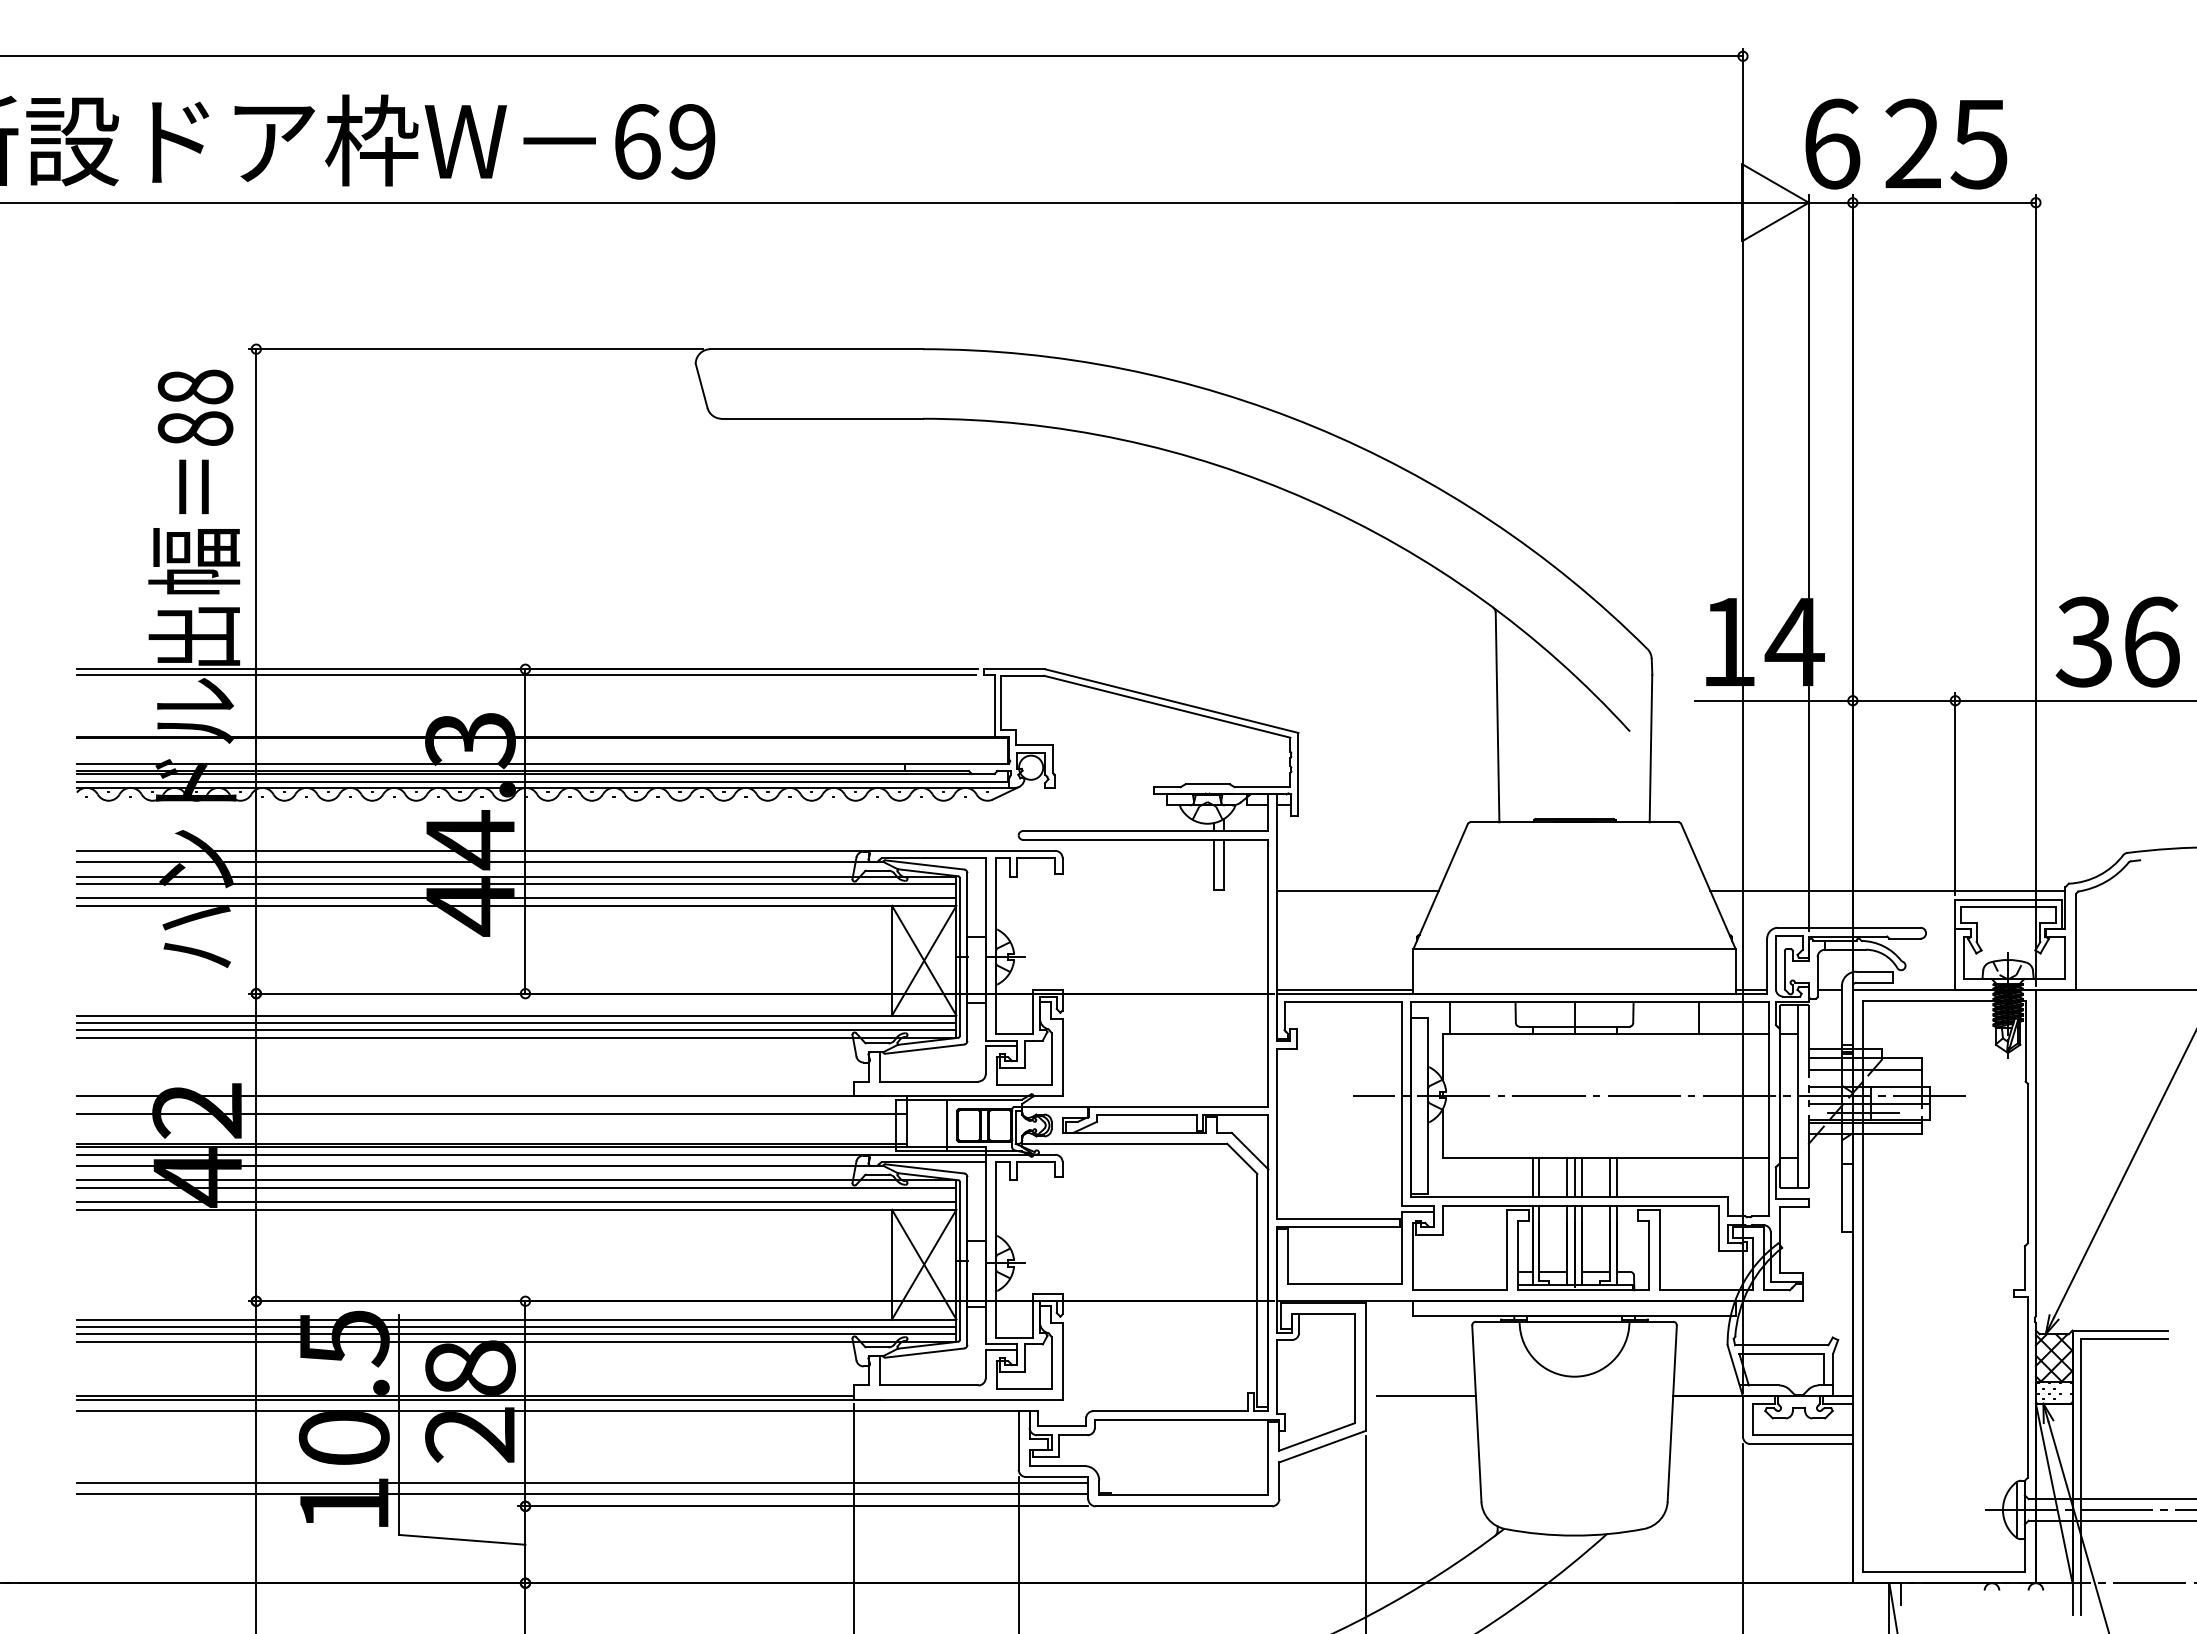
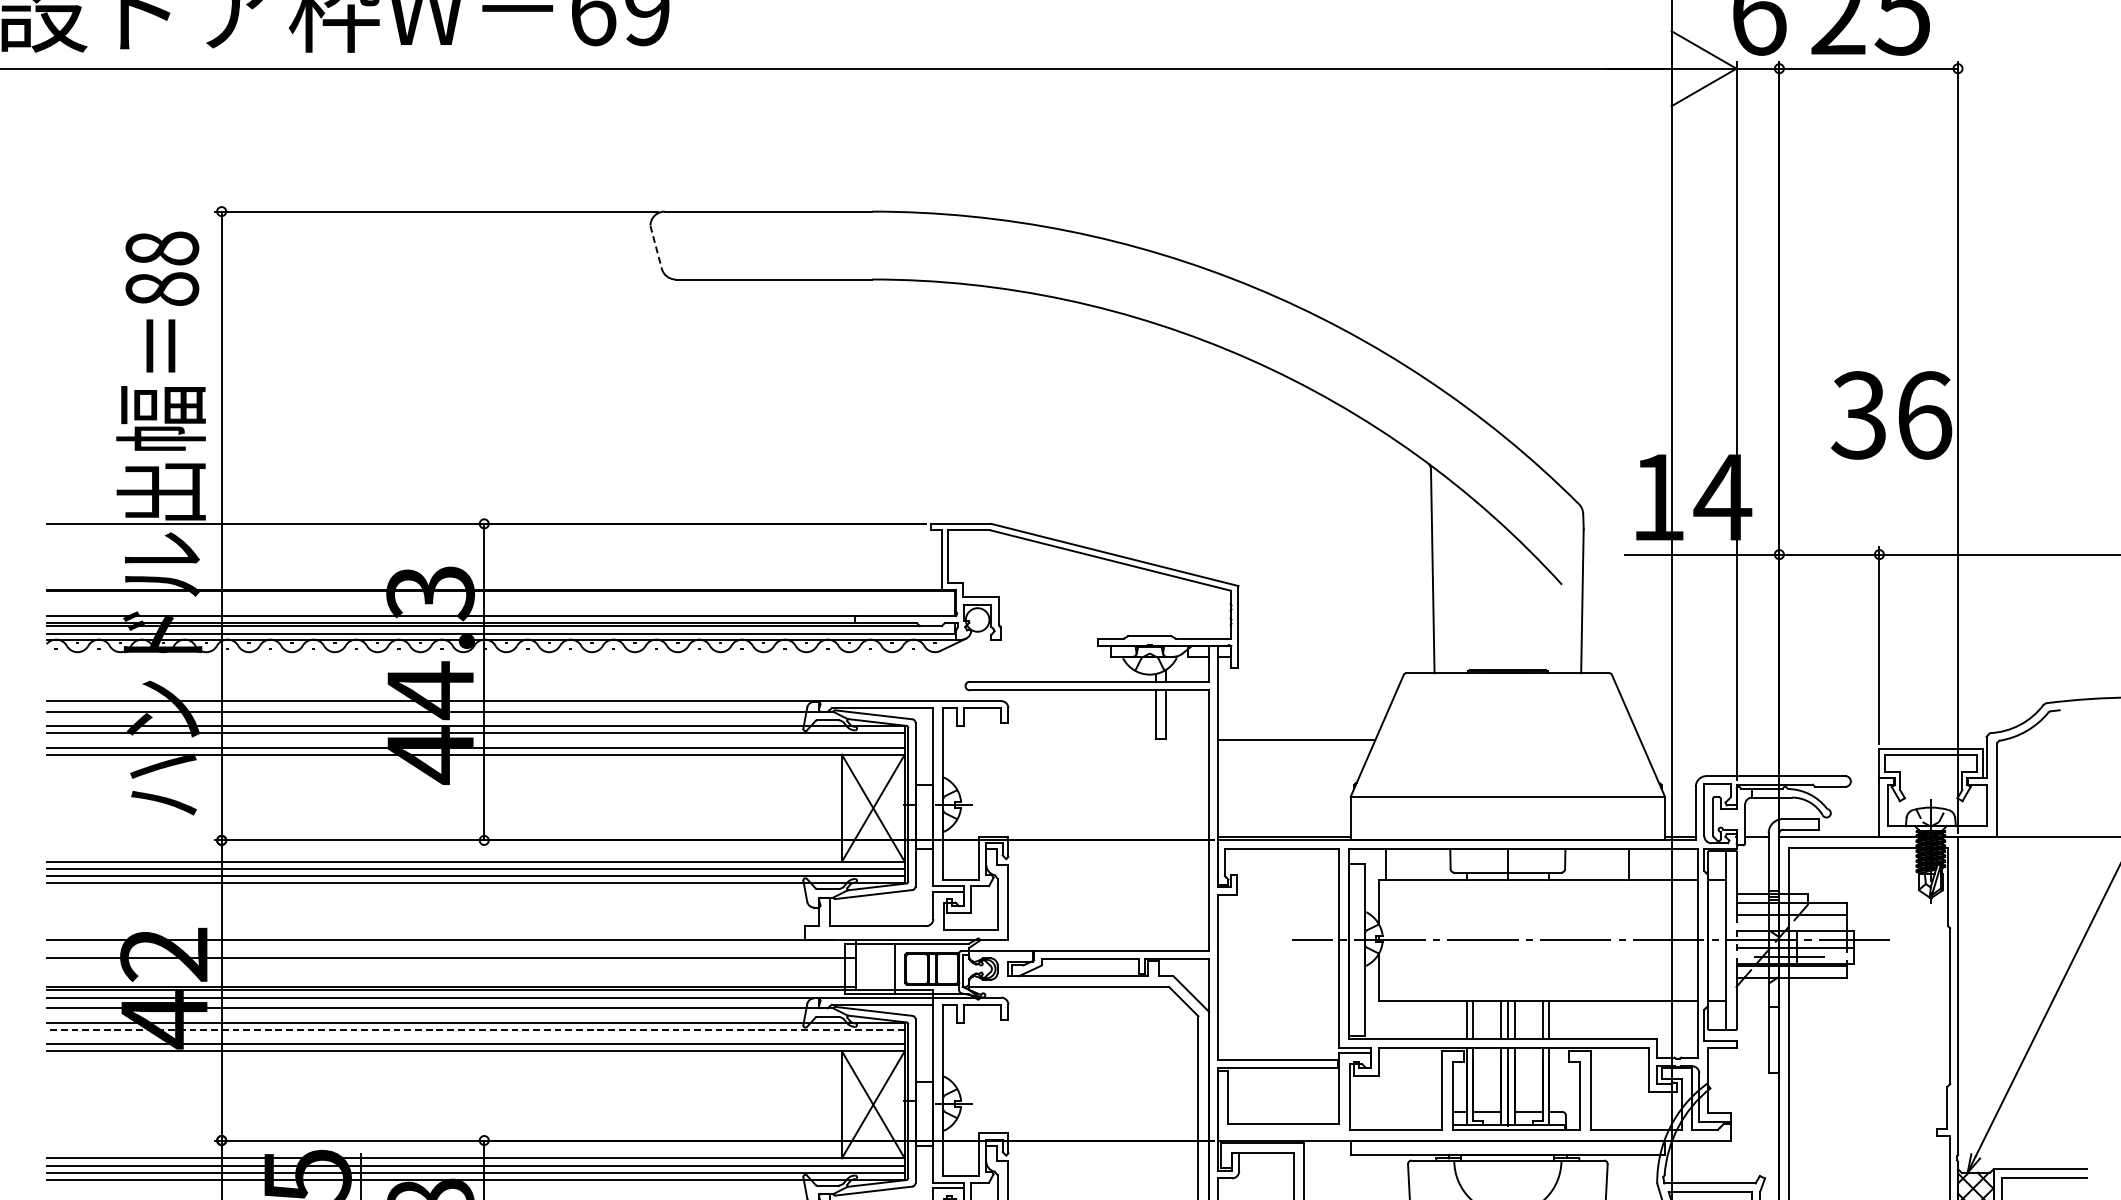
line: (701, 385) -> (656, 247), solid -> dashed
text: (2117, 641) -> (1891, 414), moved
line: (526, 675) -> (485, 529), removed
line: (1887, 891) -> (1813, 740), removed
line: (516, 1187) -> (475, 1029), solid -> dashed

